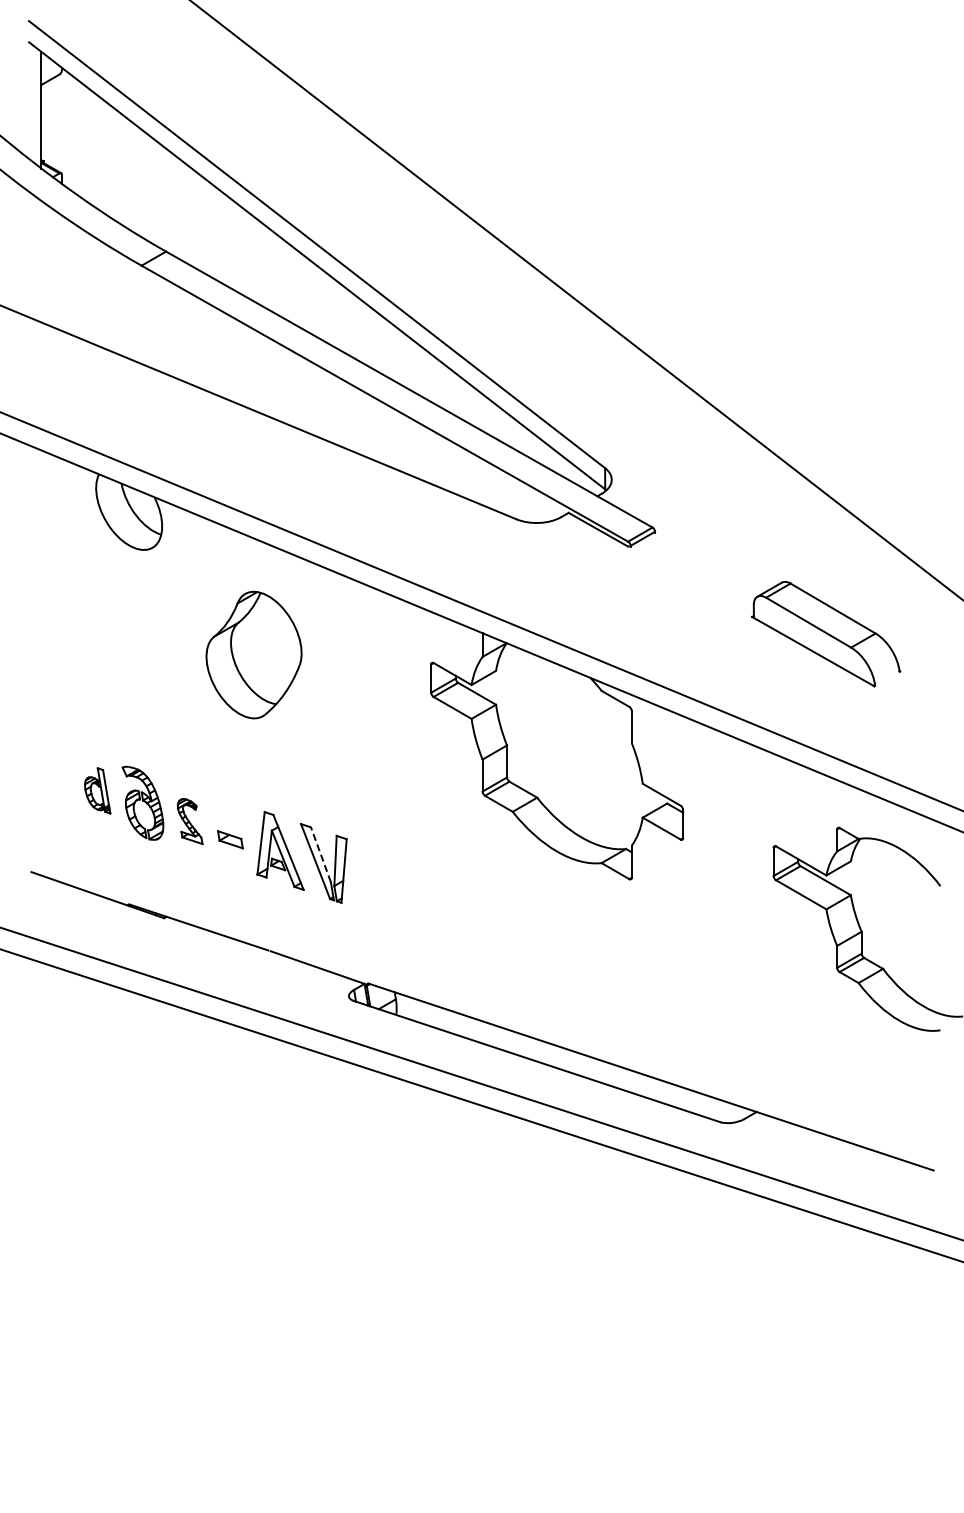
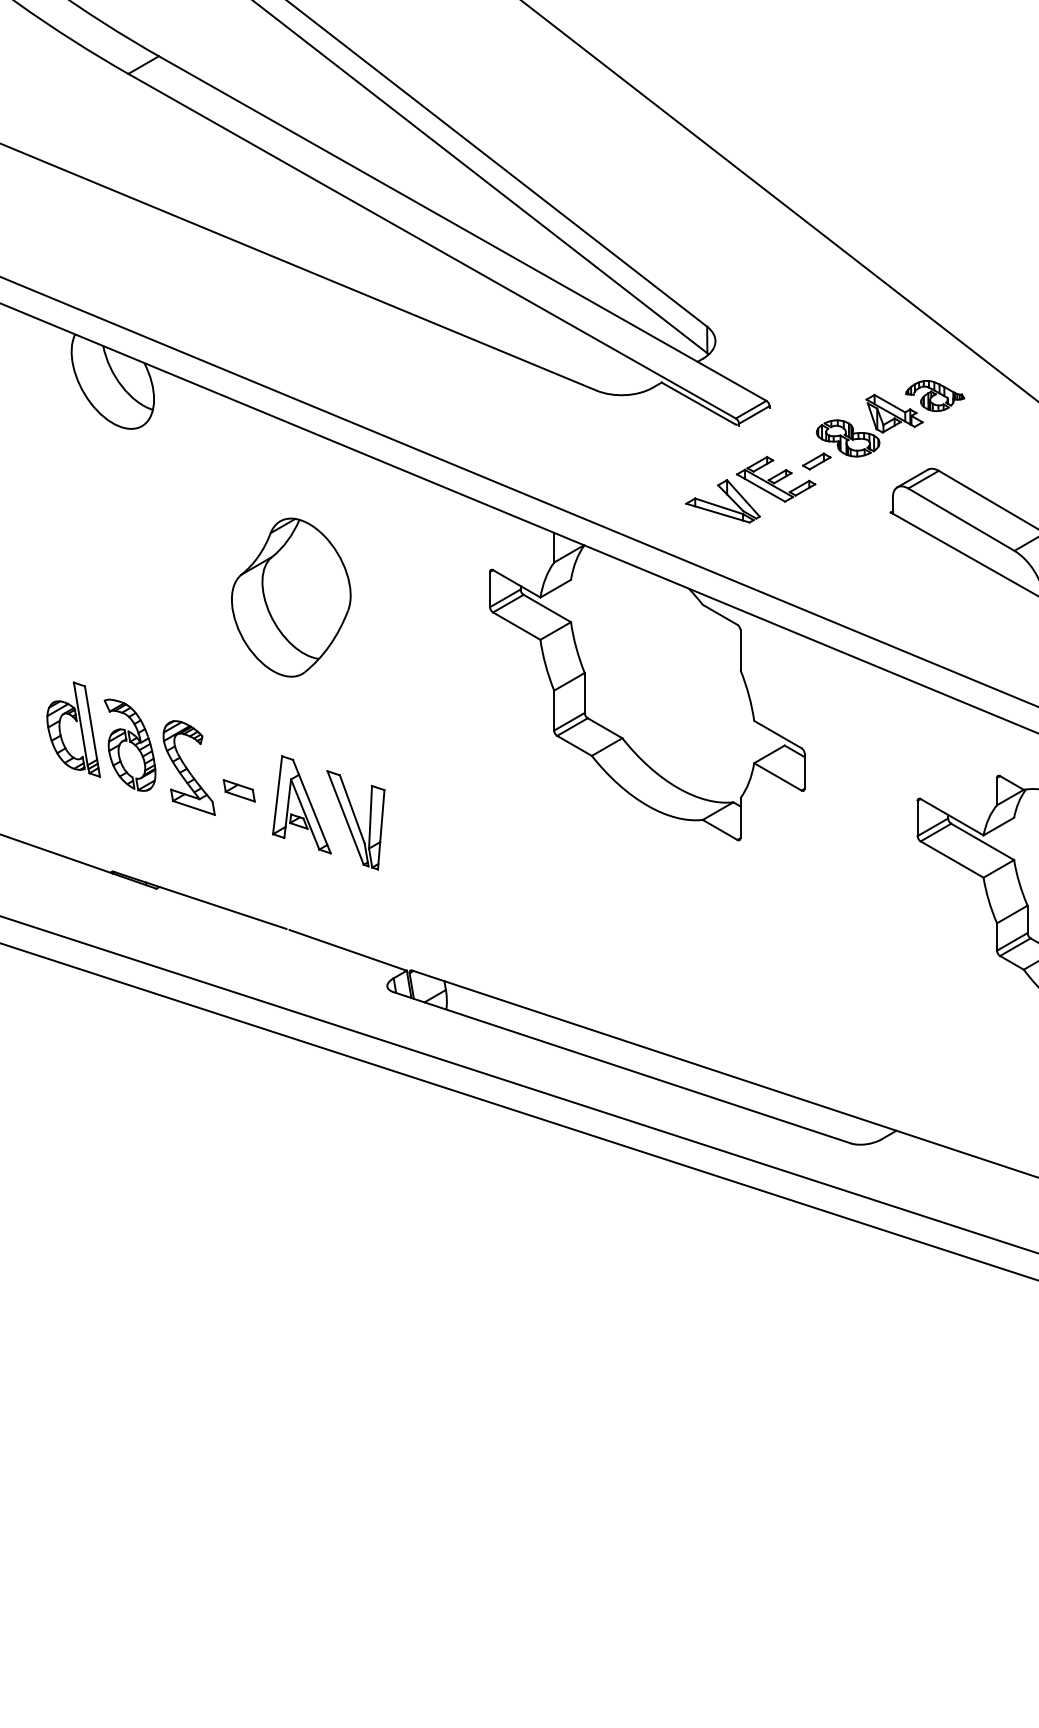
part: (699, 567) -> (825, 450), added
part: (253, 654) -> (290, 596), moved
part: (97, 790) -> (73, 729), size x1.67
part: (189, 821) -> (188, 767), size x1.67
line: (320, 854) -> (351, 809), dashed -> solid

